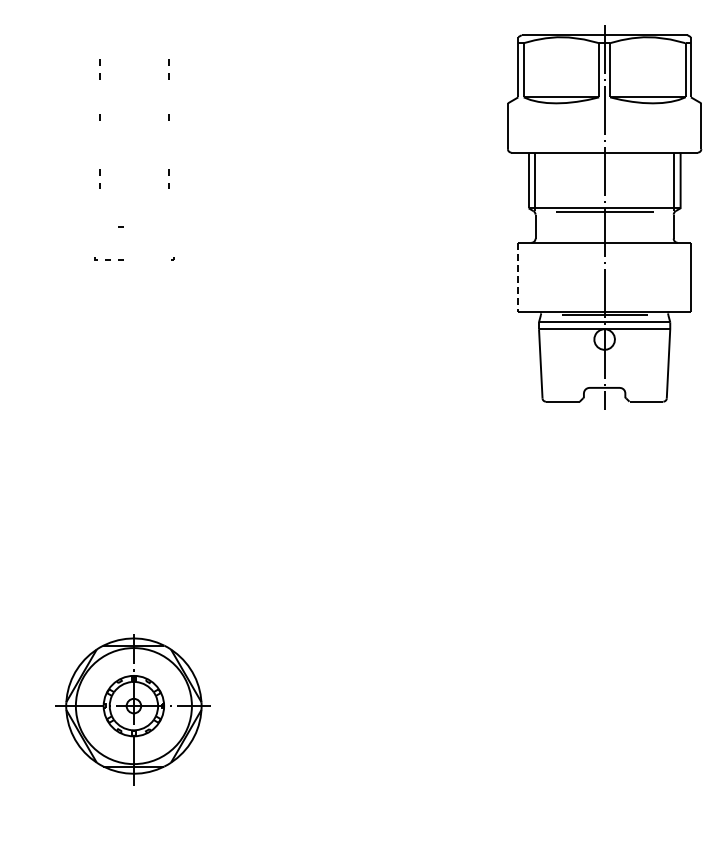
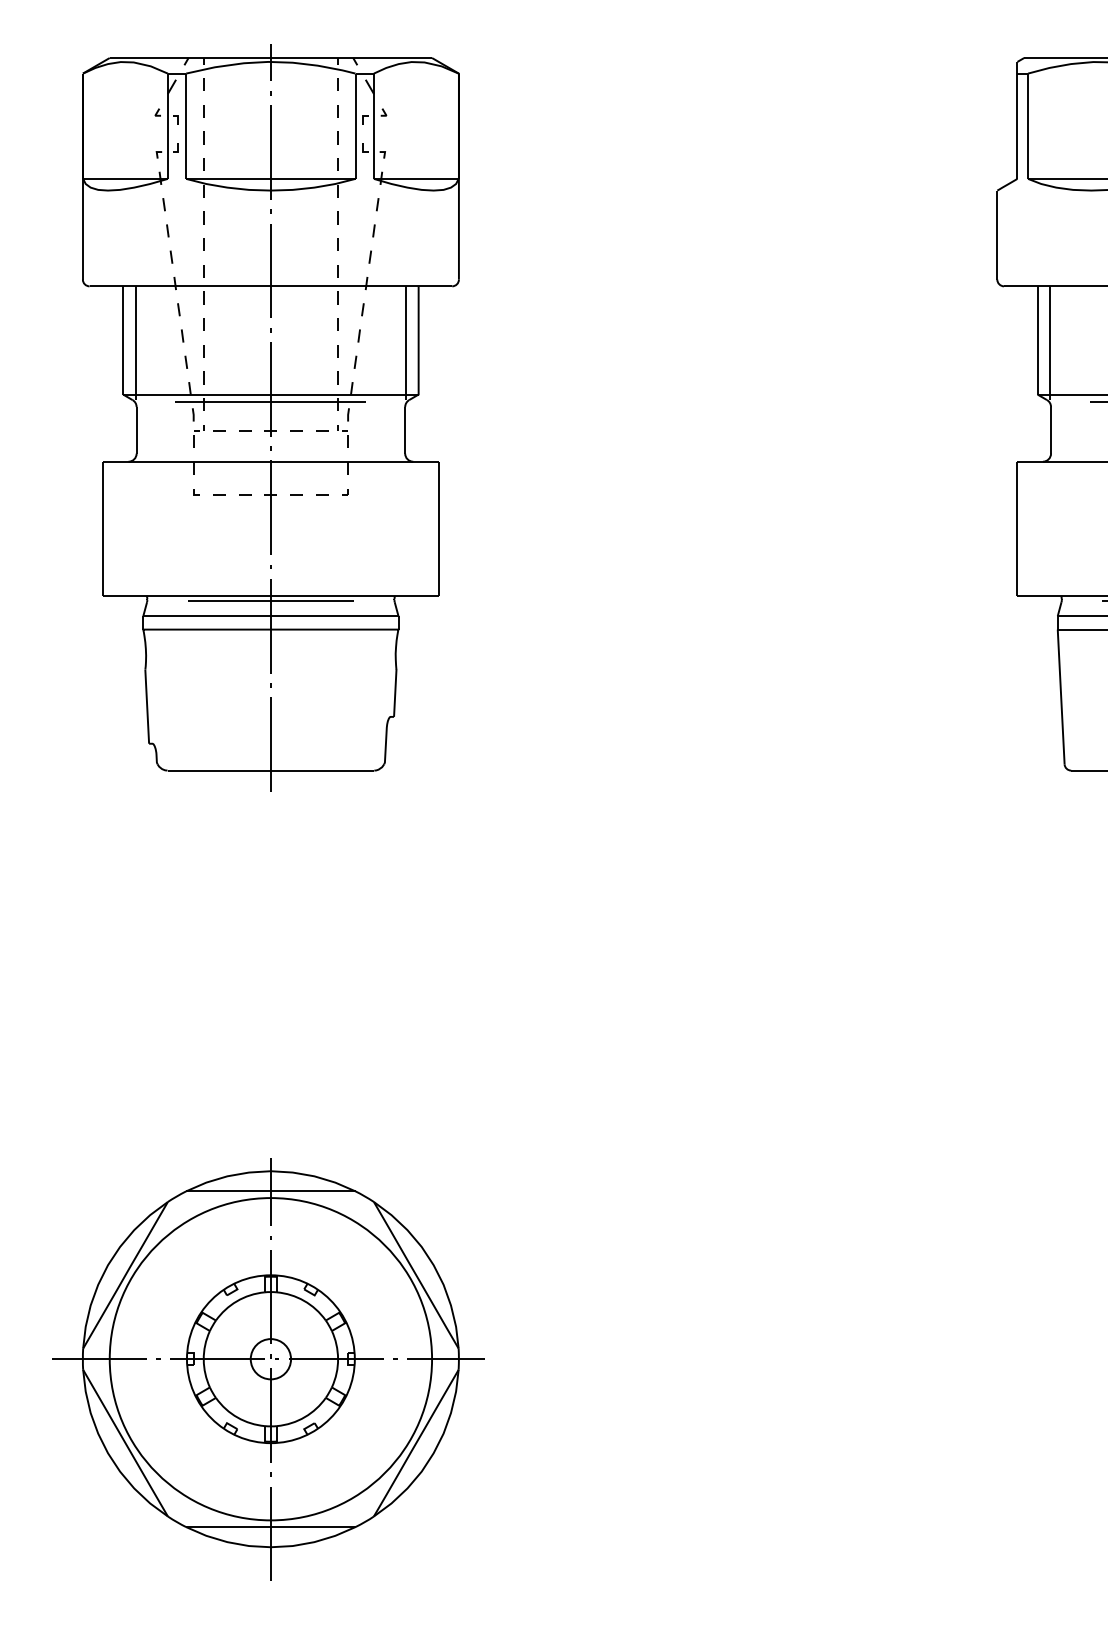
part: (133, 220) -> (269, 418), added
line: (518, 277) -> (1017, 529), dashed -> solid
part: (132, 709) -> (267, 1369), size x1.43

